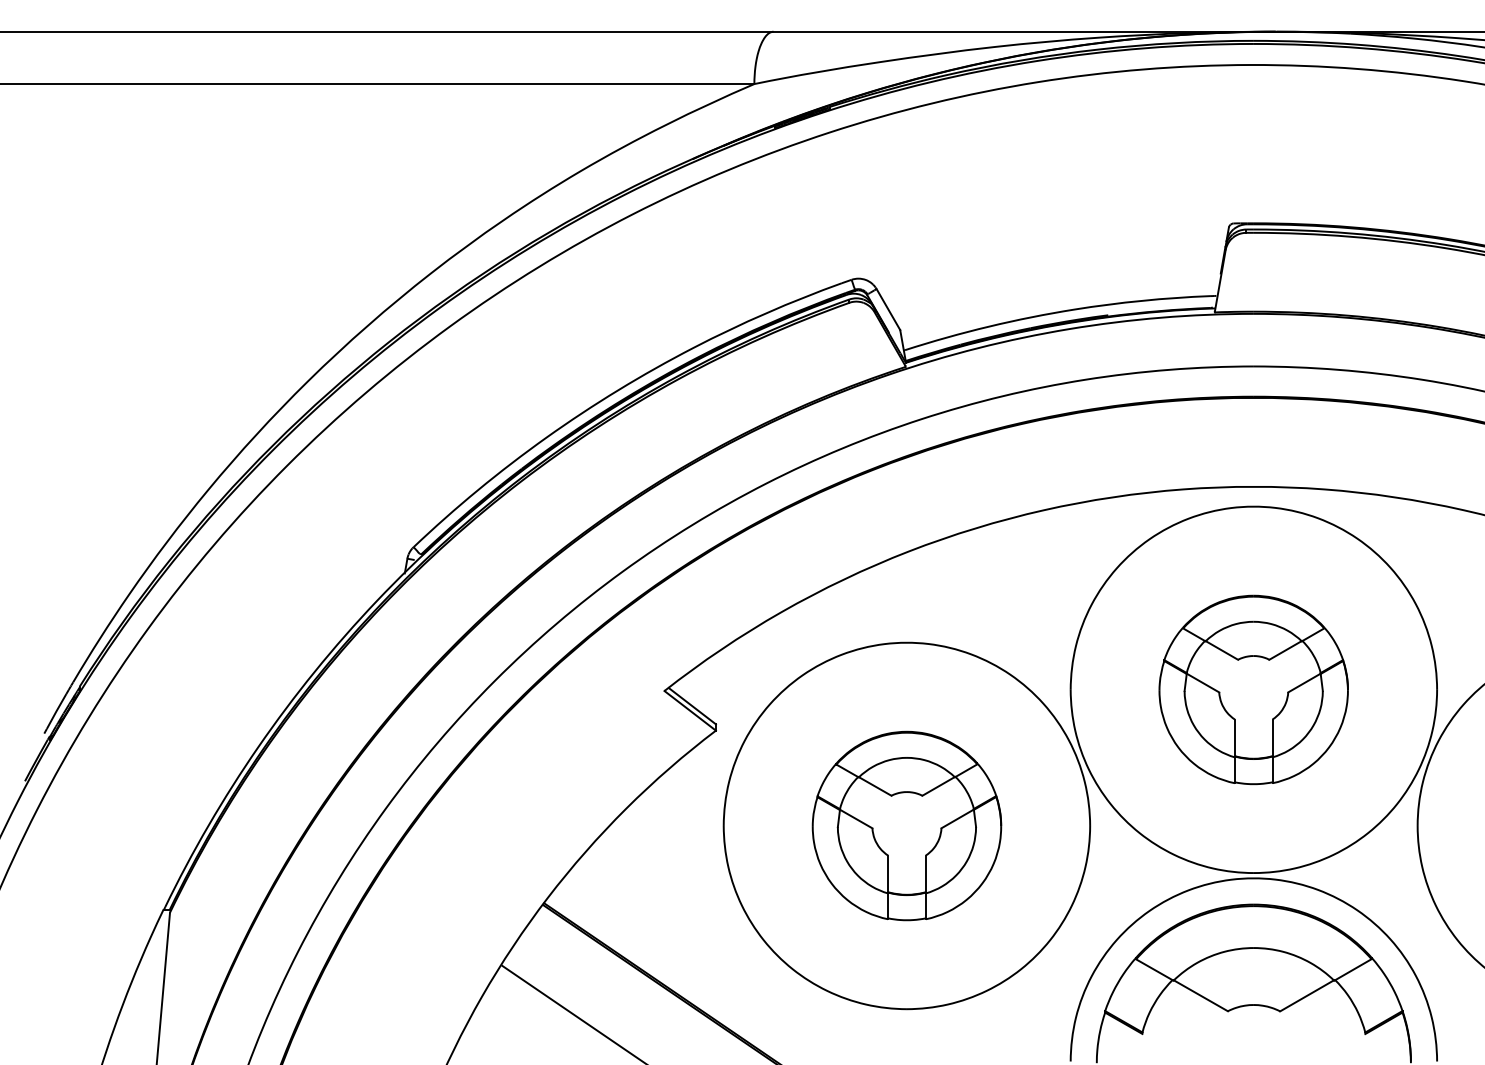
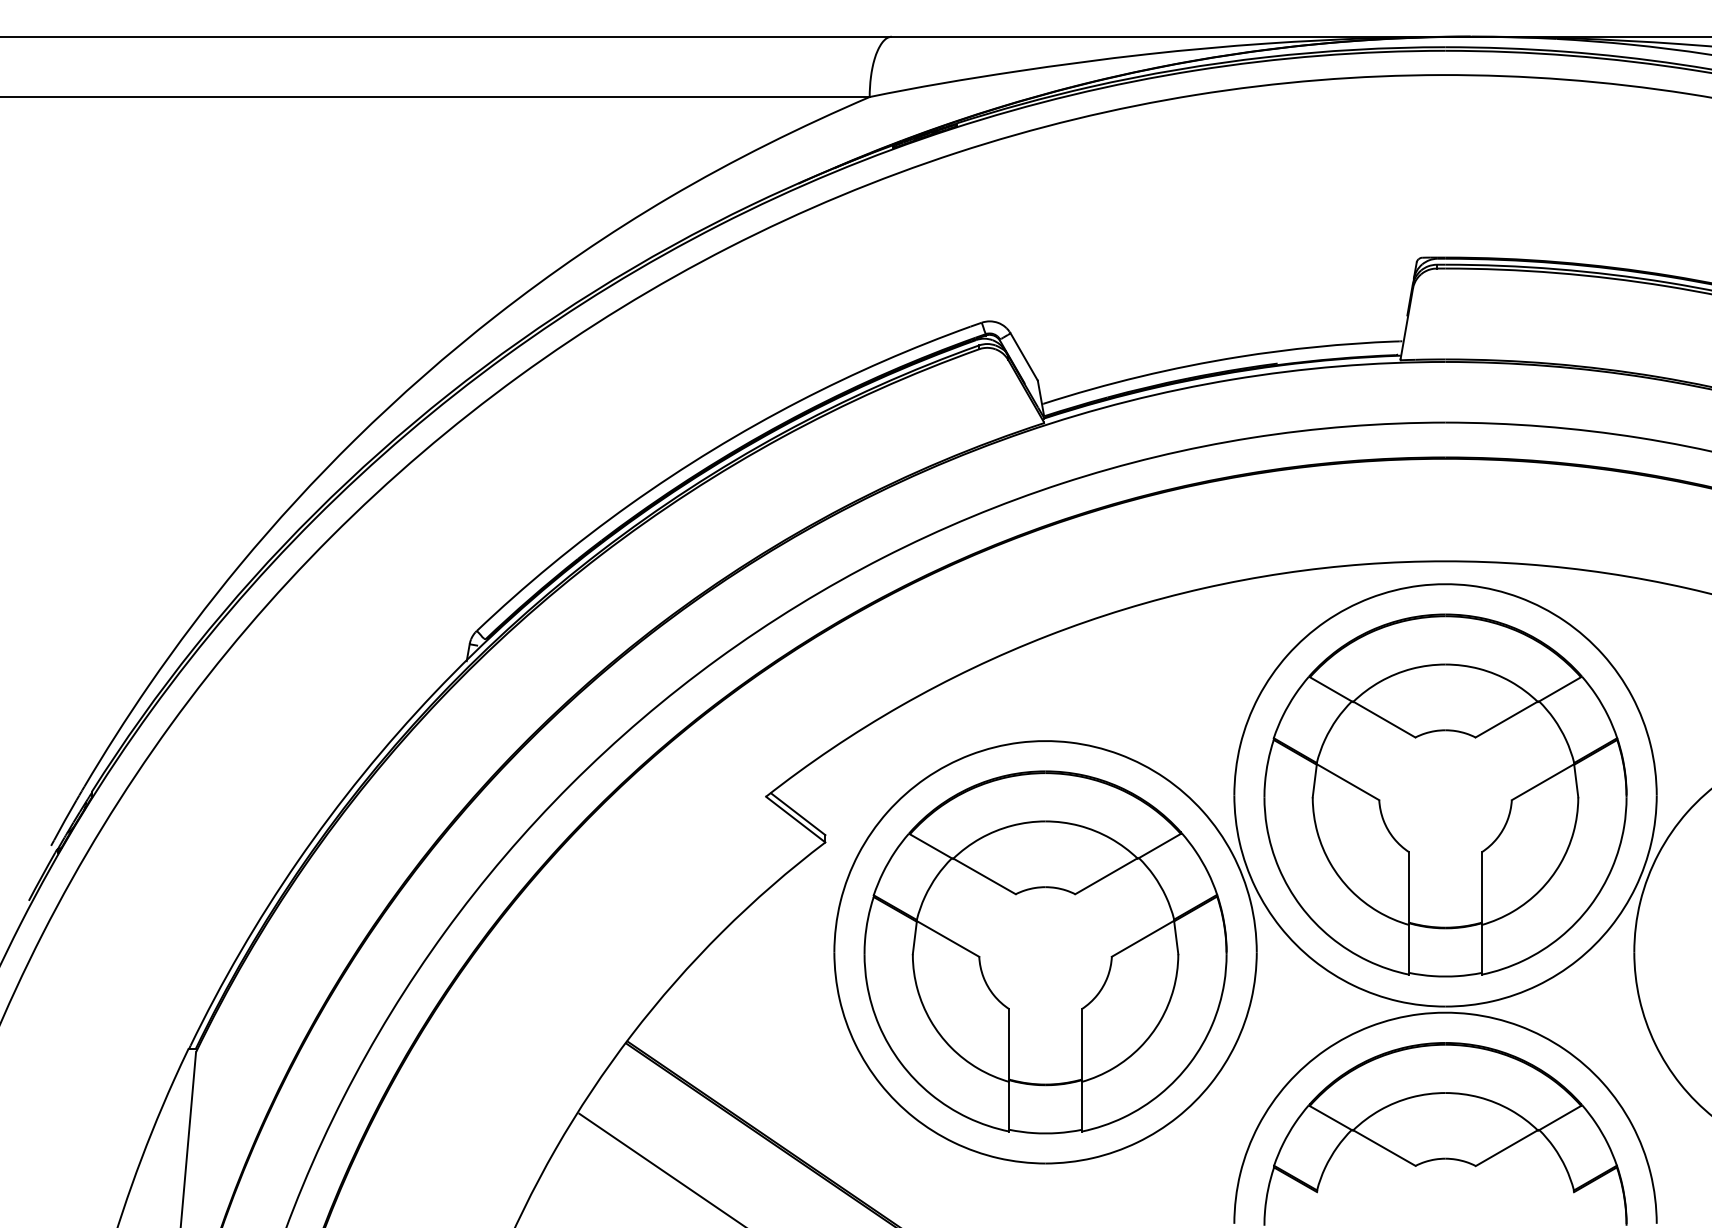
part: (1253, 689) -> (1445, 794), size x1.67
part: (906, 825) -> (1045, 951), size x1.67

